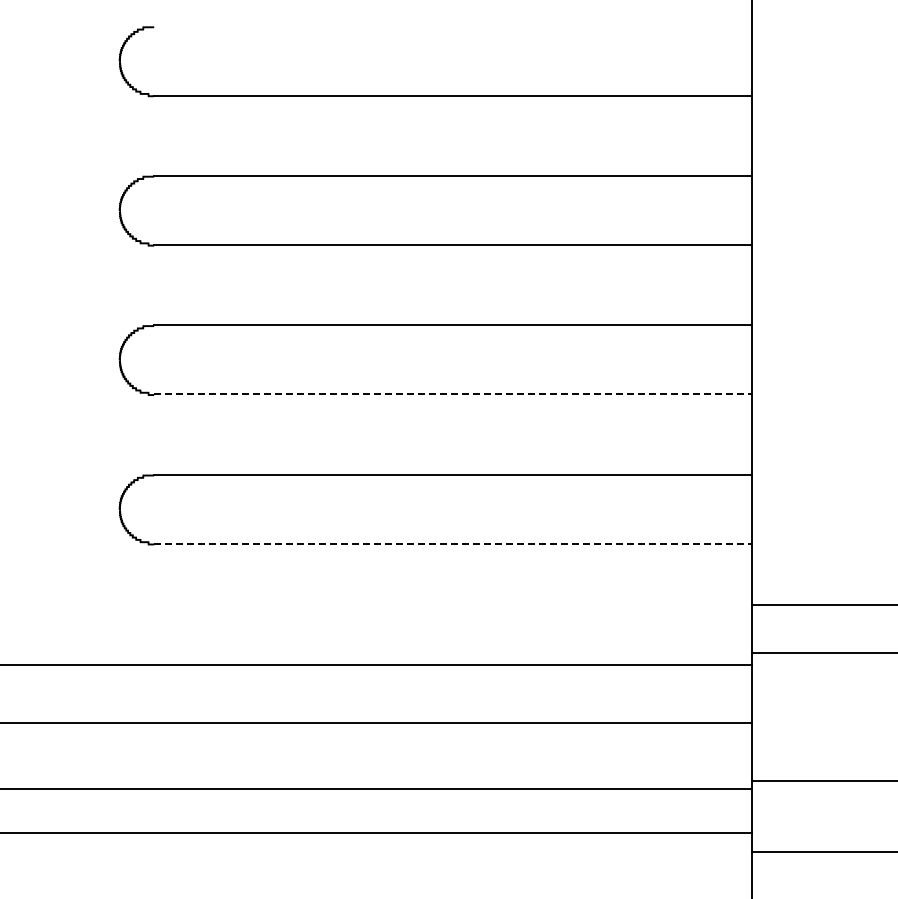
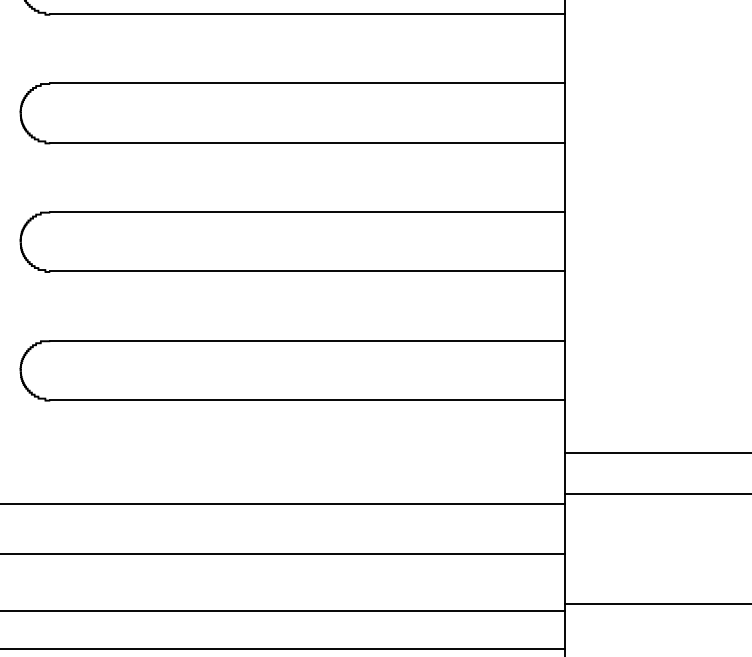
line: (453, 394) -> (307, 271), dashed -> solid
line: (453, 543) -> (307, 399), dashed -> solid

